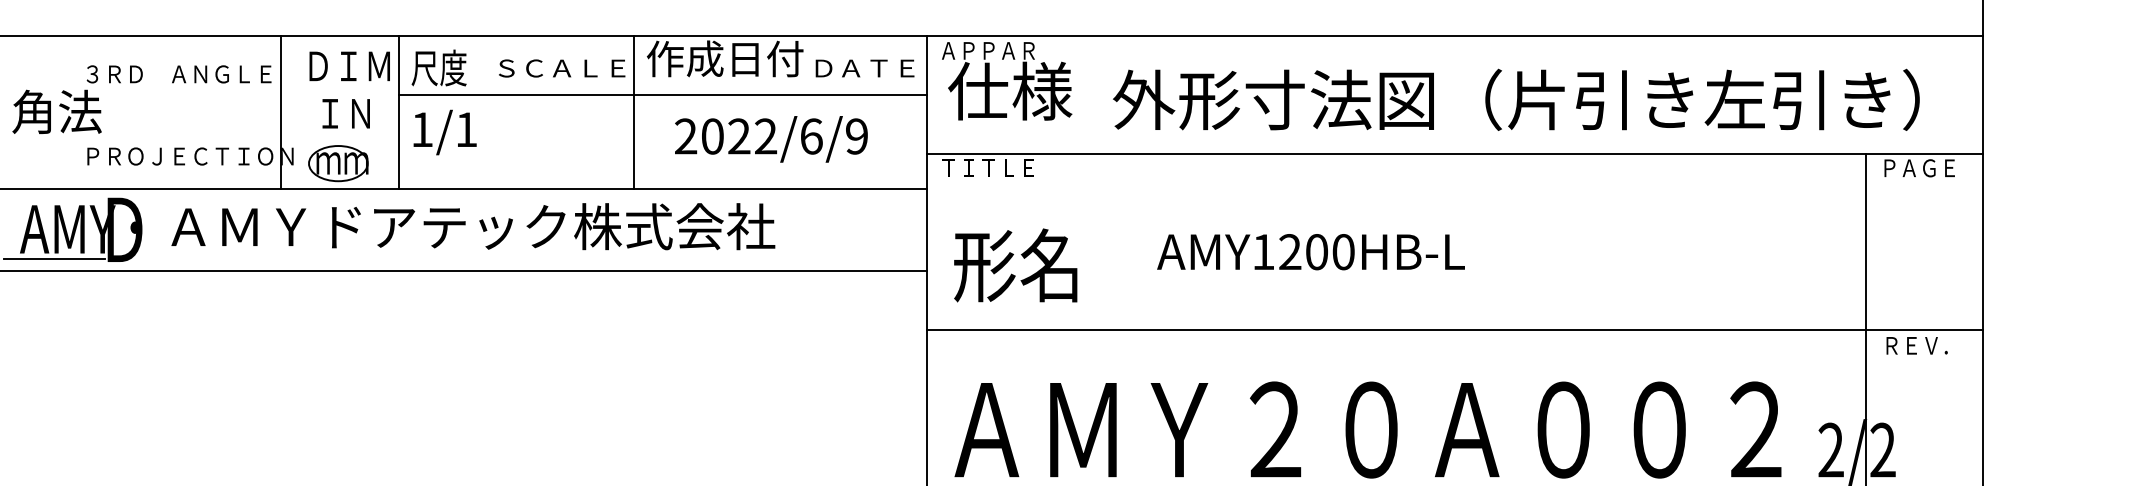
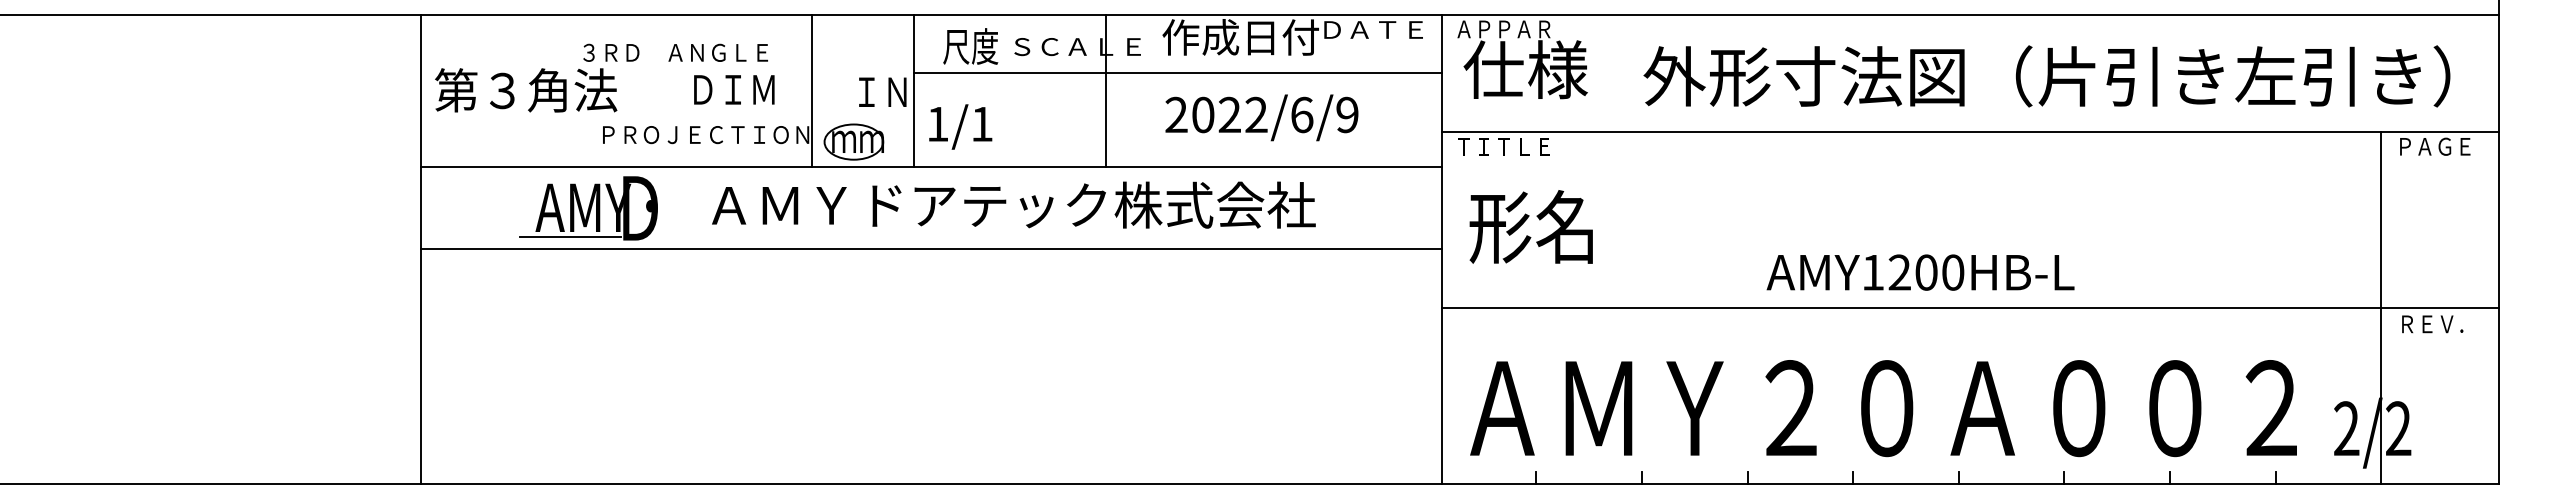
text: (349, 66) -> (734, 89), moved
text: (438, 68) -> (970, 46), moved
text: (864, 68) -> (1373, 29), moved
text: (178, 74) -> (675, 52), moved
text: (1515, 100) -> (2046, 76), moved
line: (280, 112) -> (811, 90), moved
line: (633, 112) -> (1106, 90), moved
text: (345, 113) -> (882, 91), moved
text: (444, 132) -> (960, 126), moved
text: (770, 139) -> (1261, 117), moved
text: (472, 226) -> (1013, 204), moved
text: (1310, 252) -> (1920, 272), moved
text: (1014, 265) -> (1530, 226), moved

